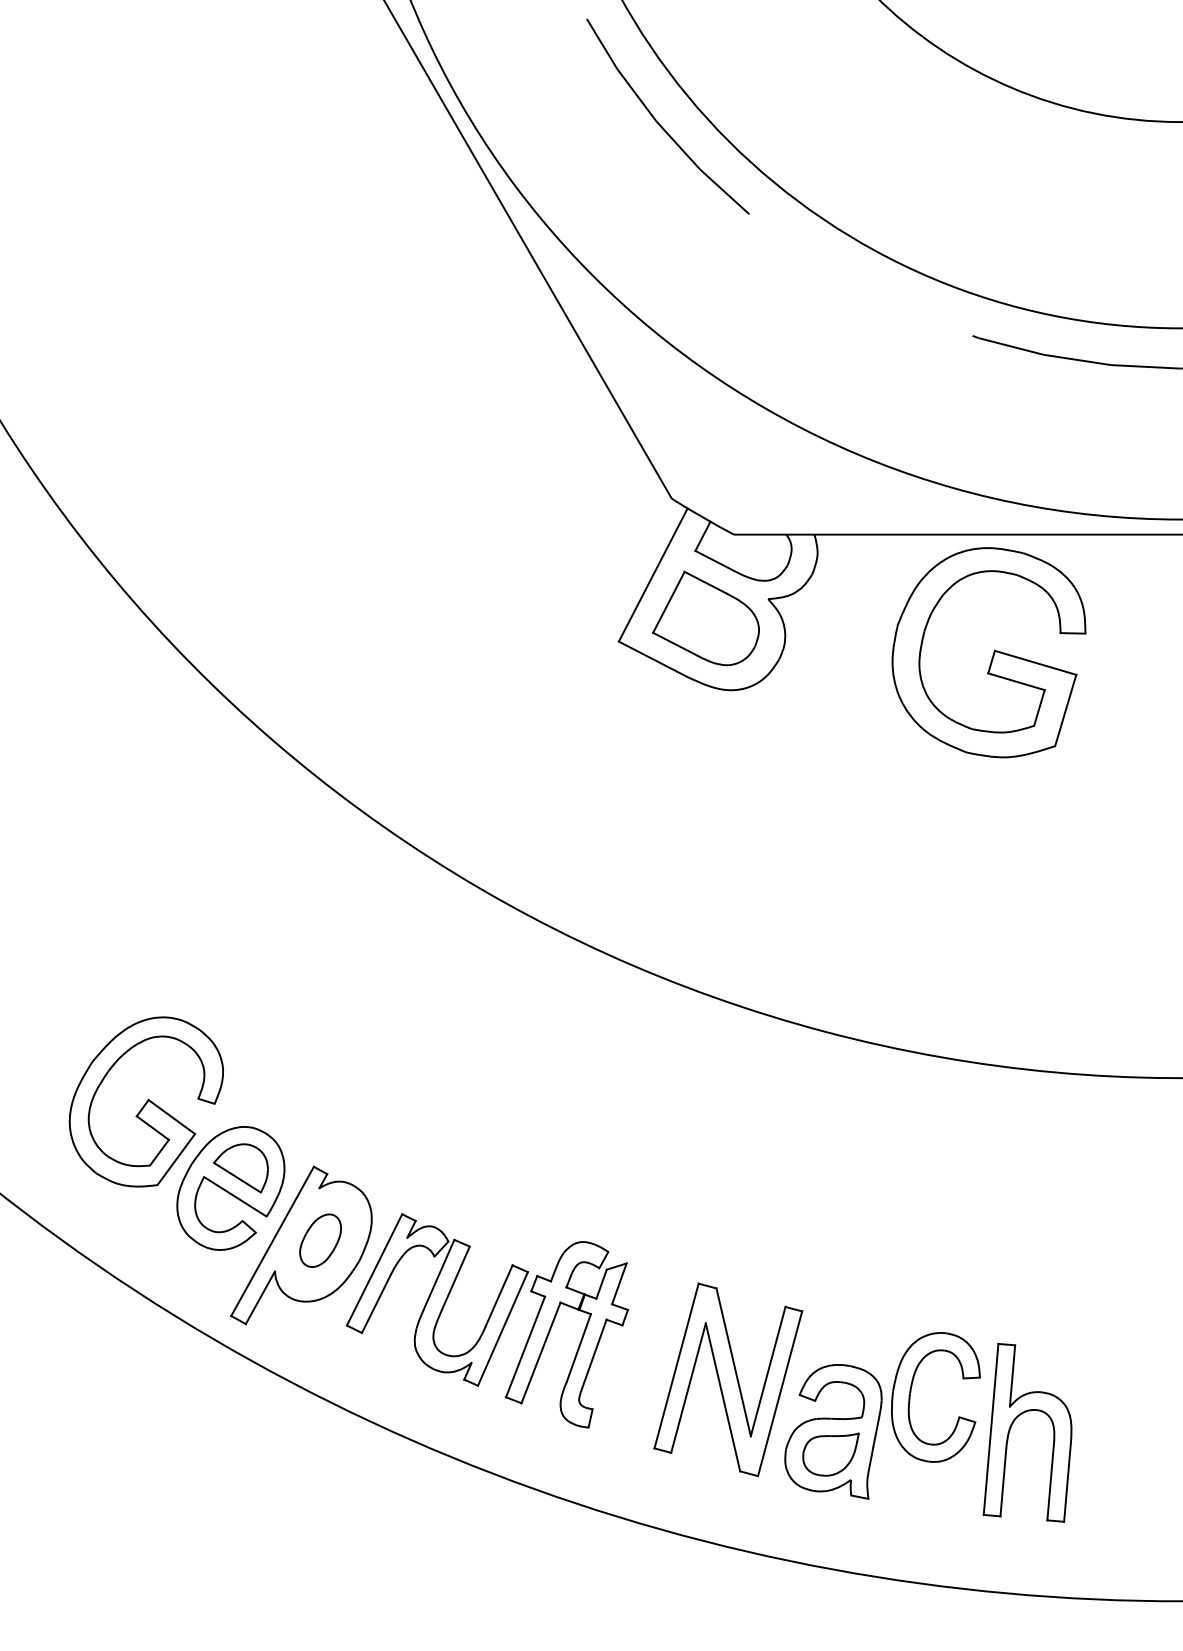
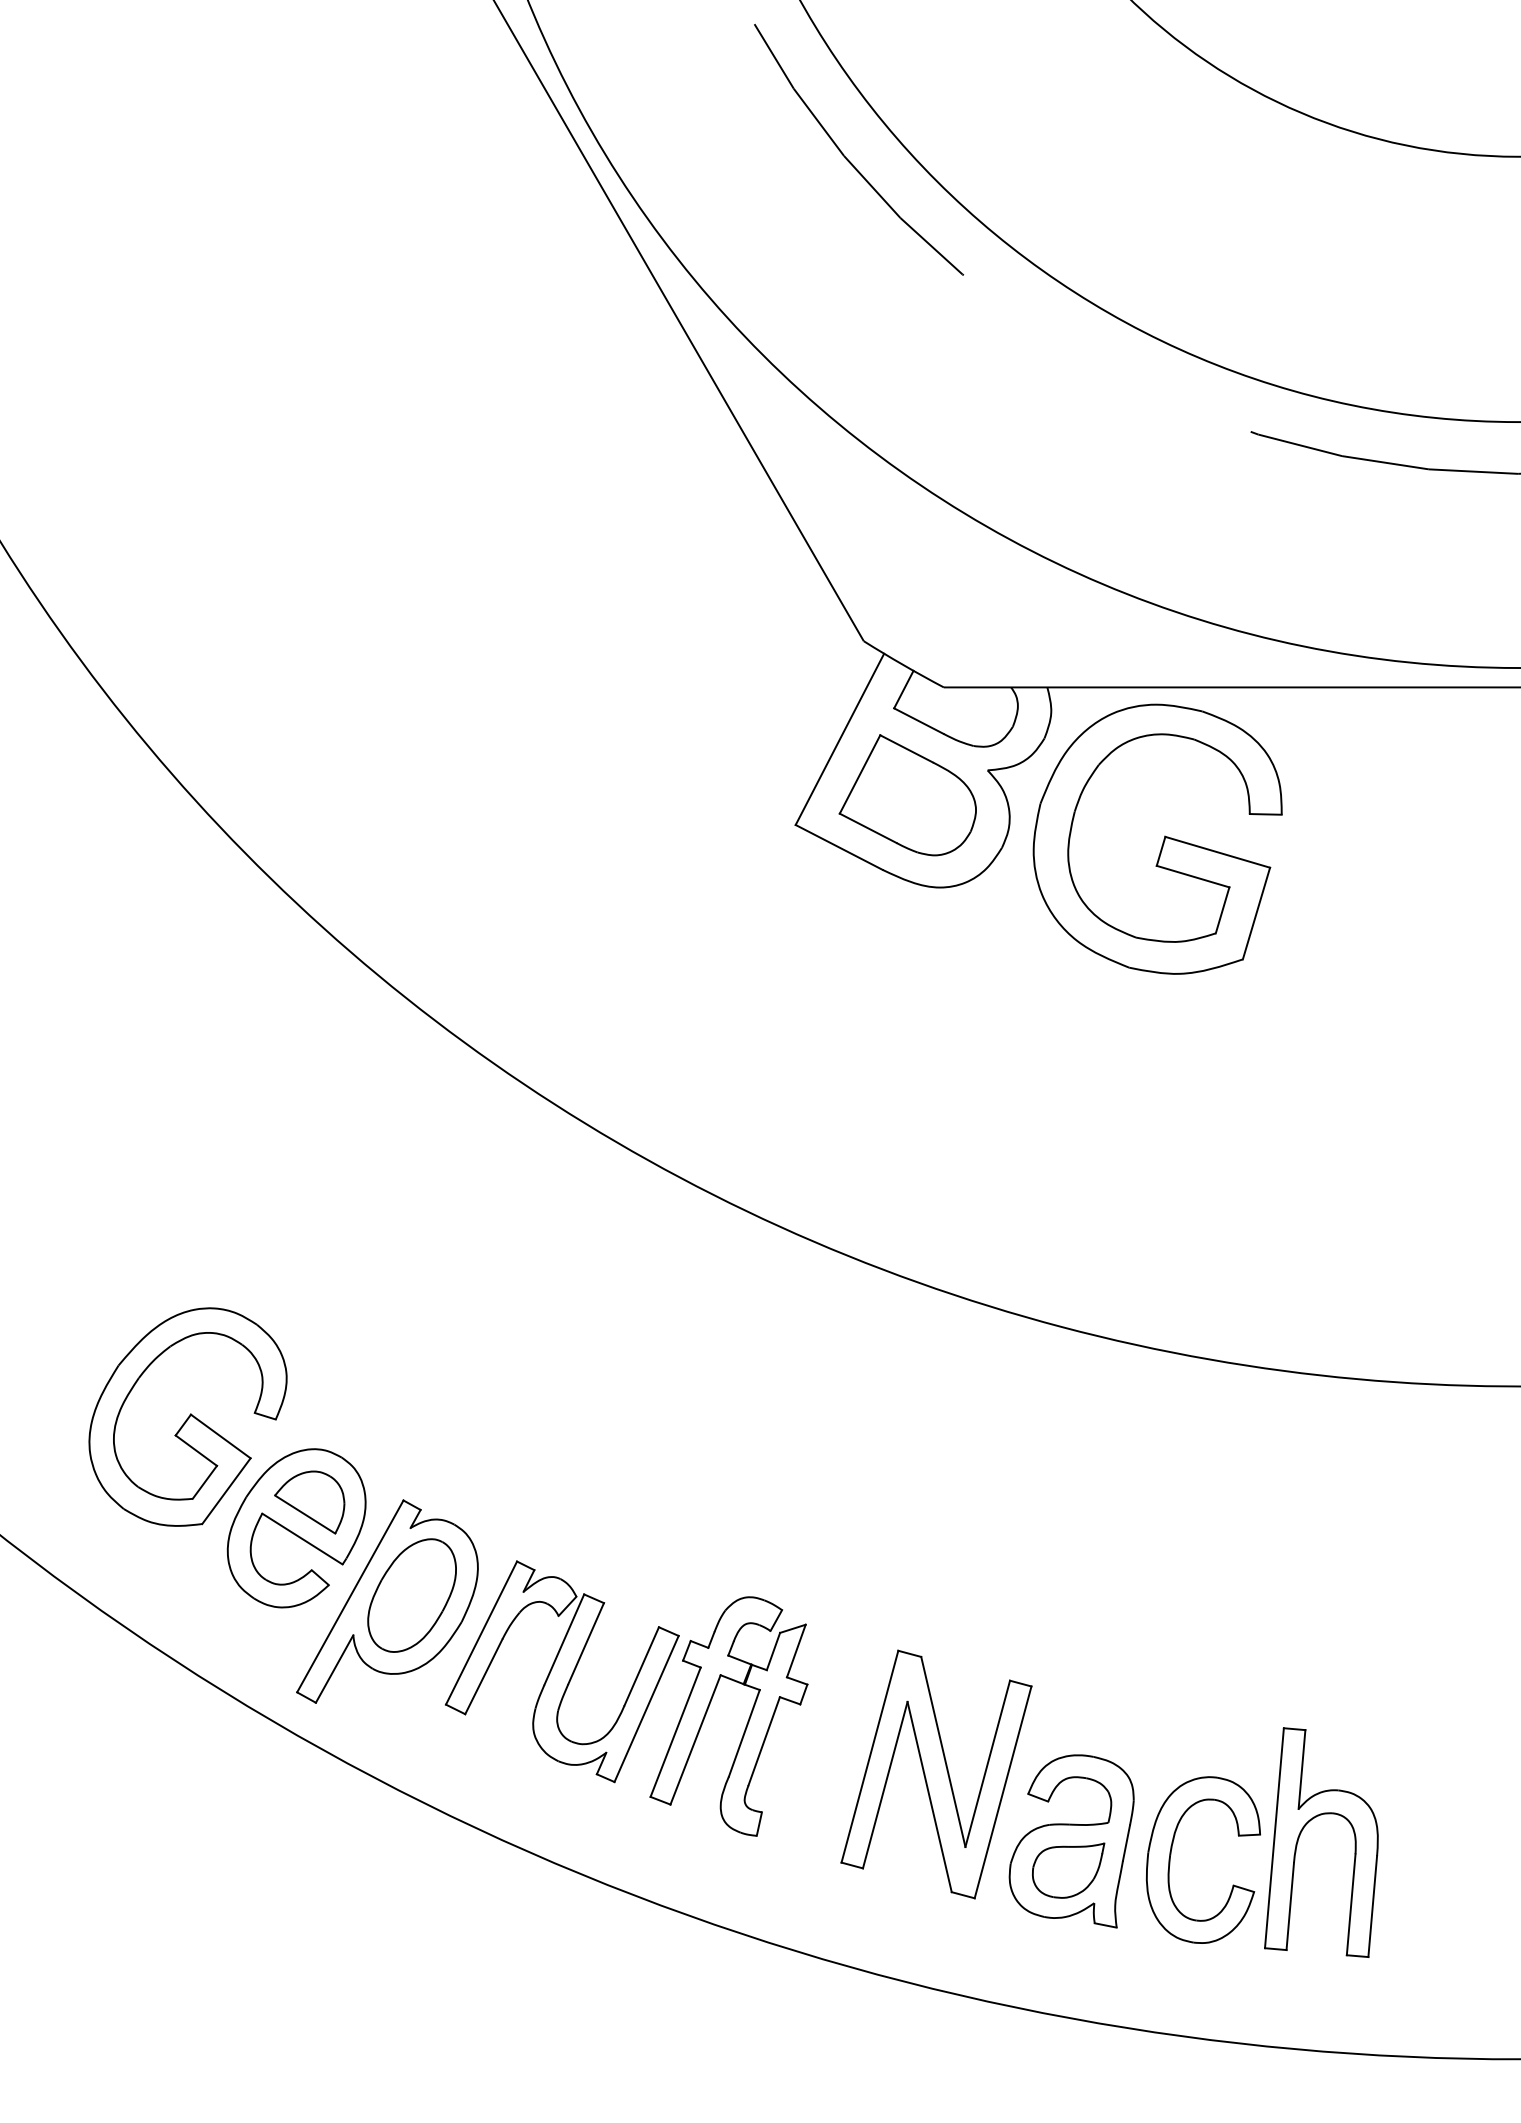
part: (993, 652) -> (1163, 839), moved
part: (320, 1240) -> (411, 1595), size x1.67
part: (911, 1393) -> (1171, 1855), moved

